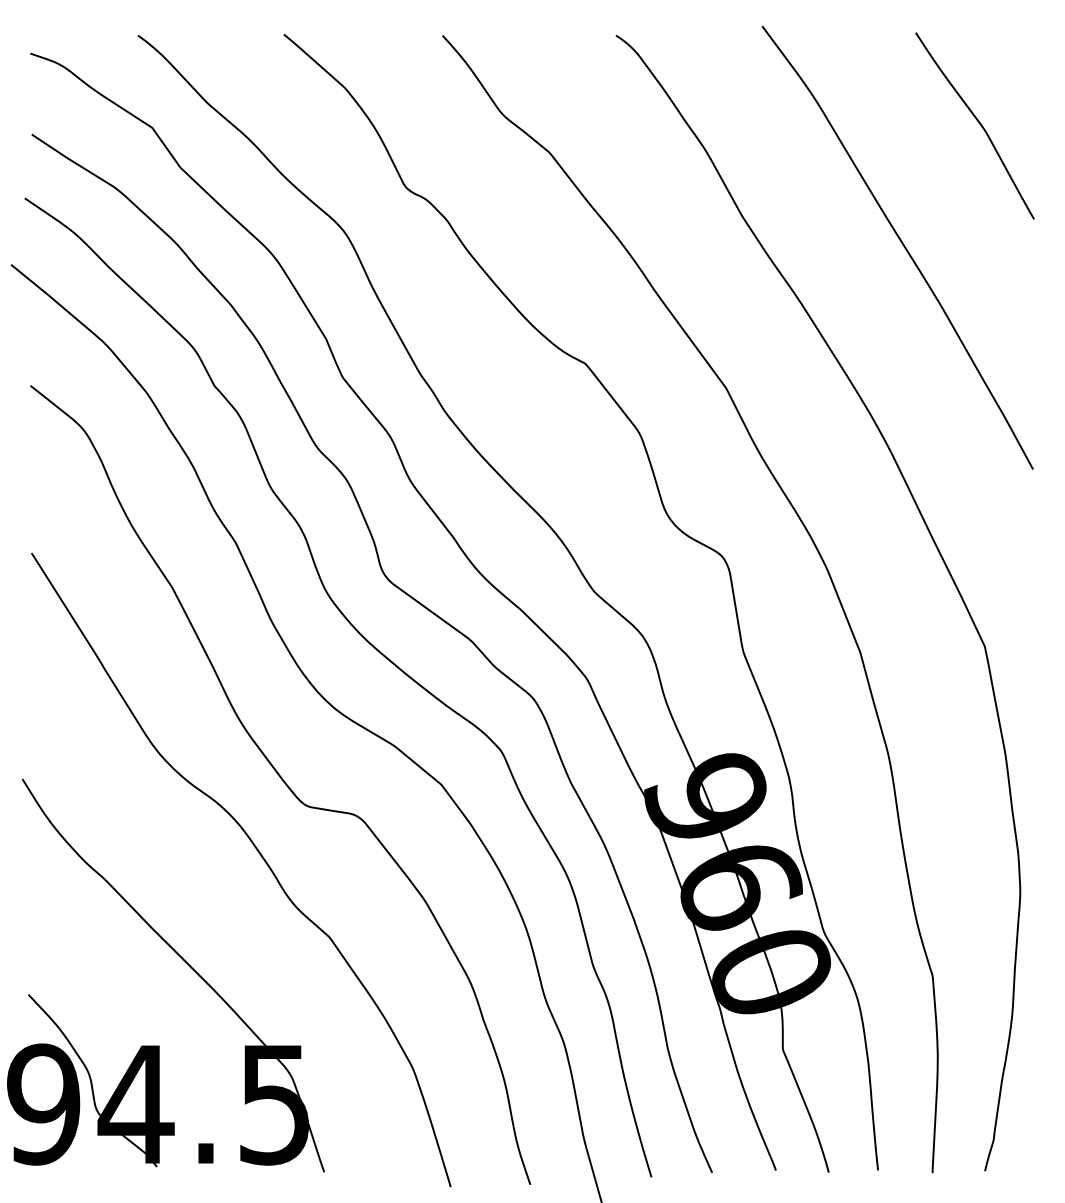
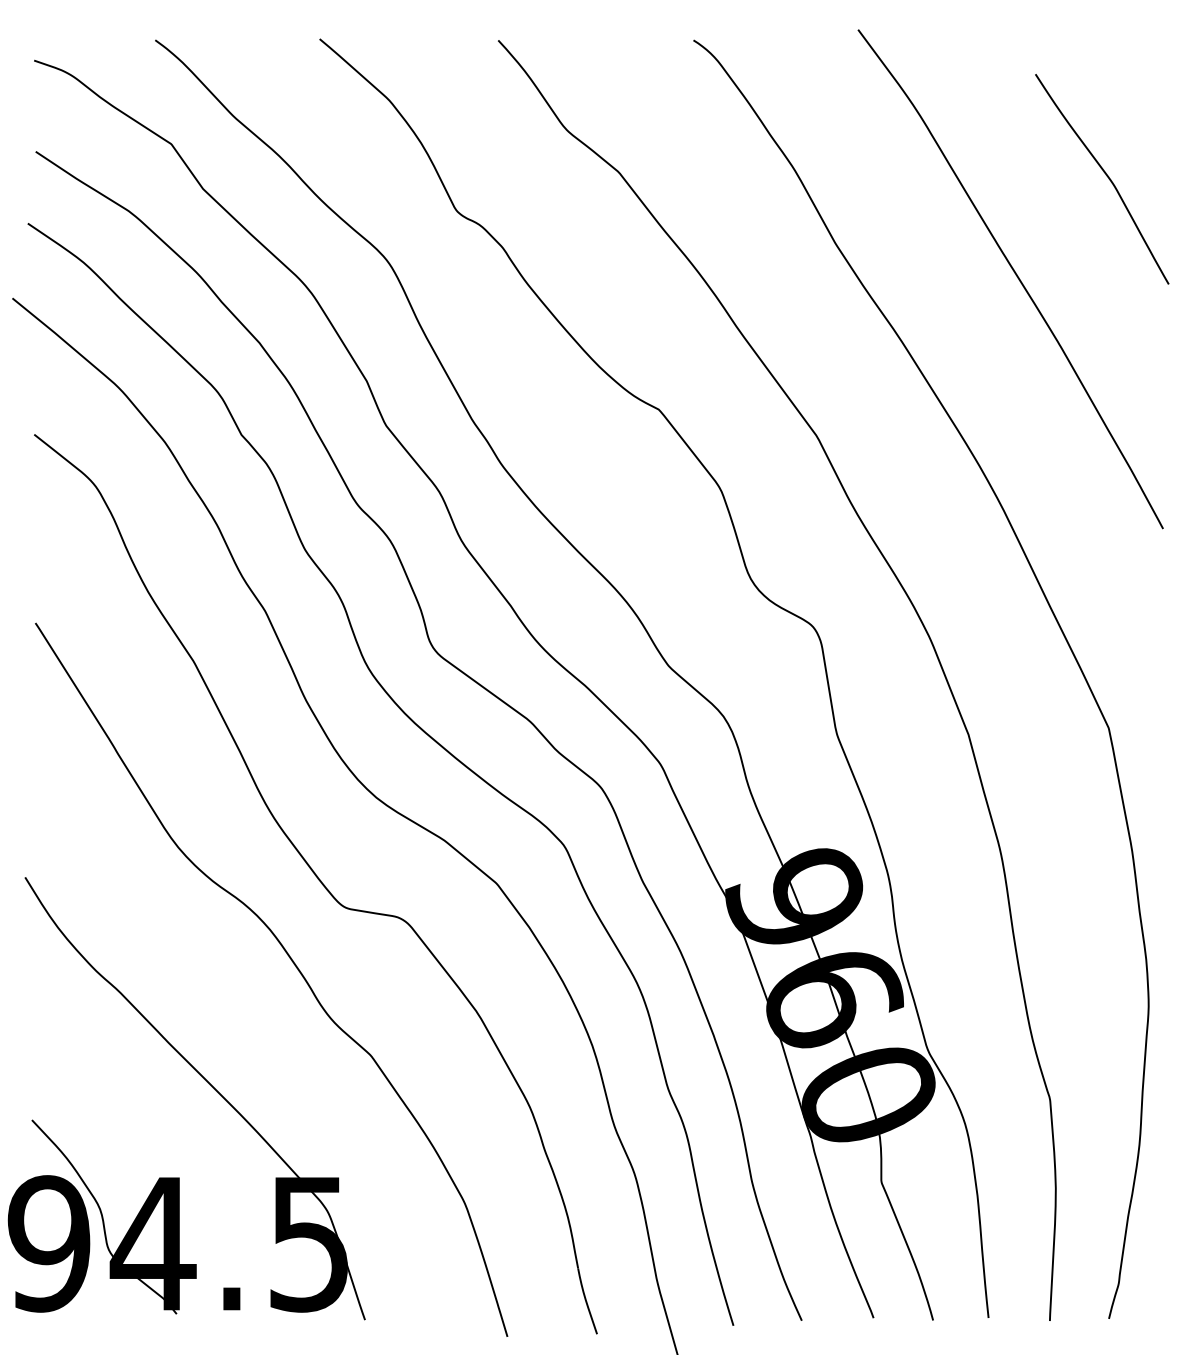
curve: (978, 123) -> (1106, 176), moved

